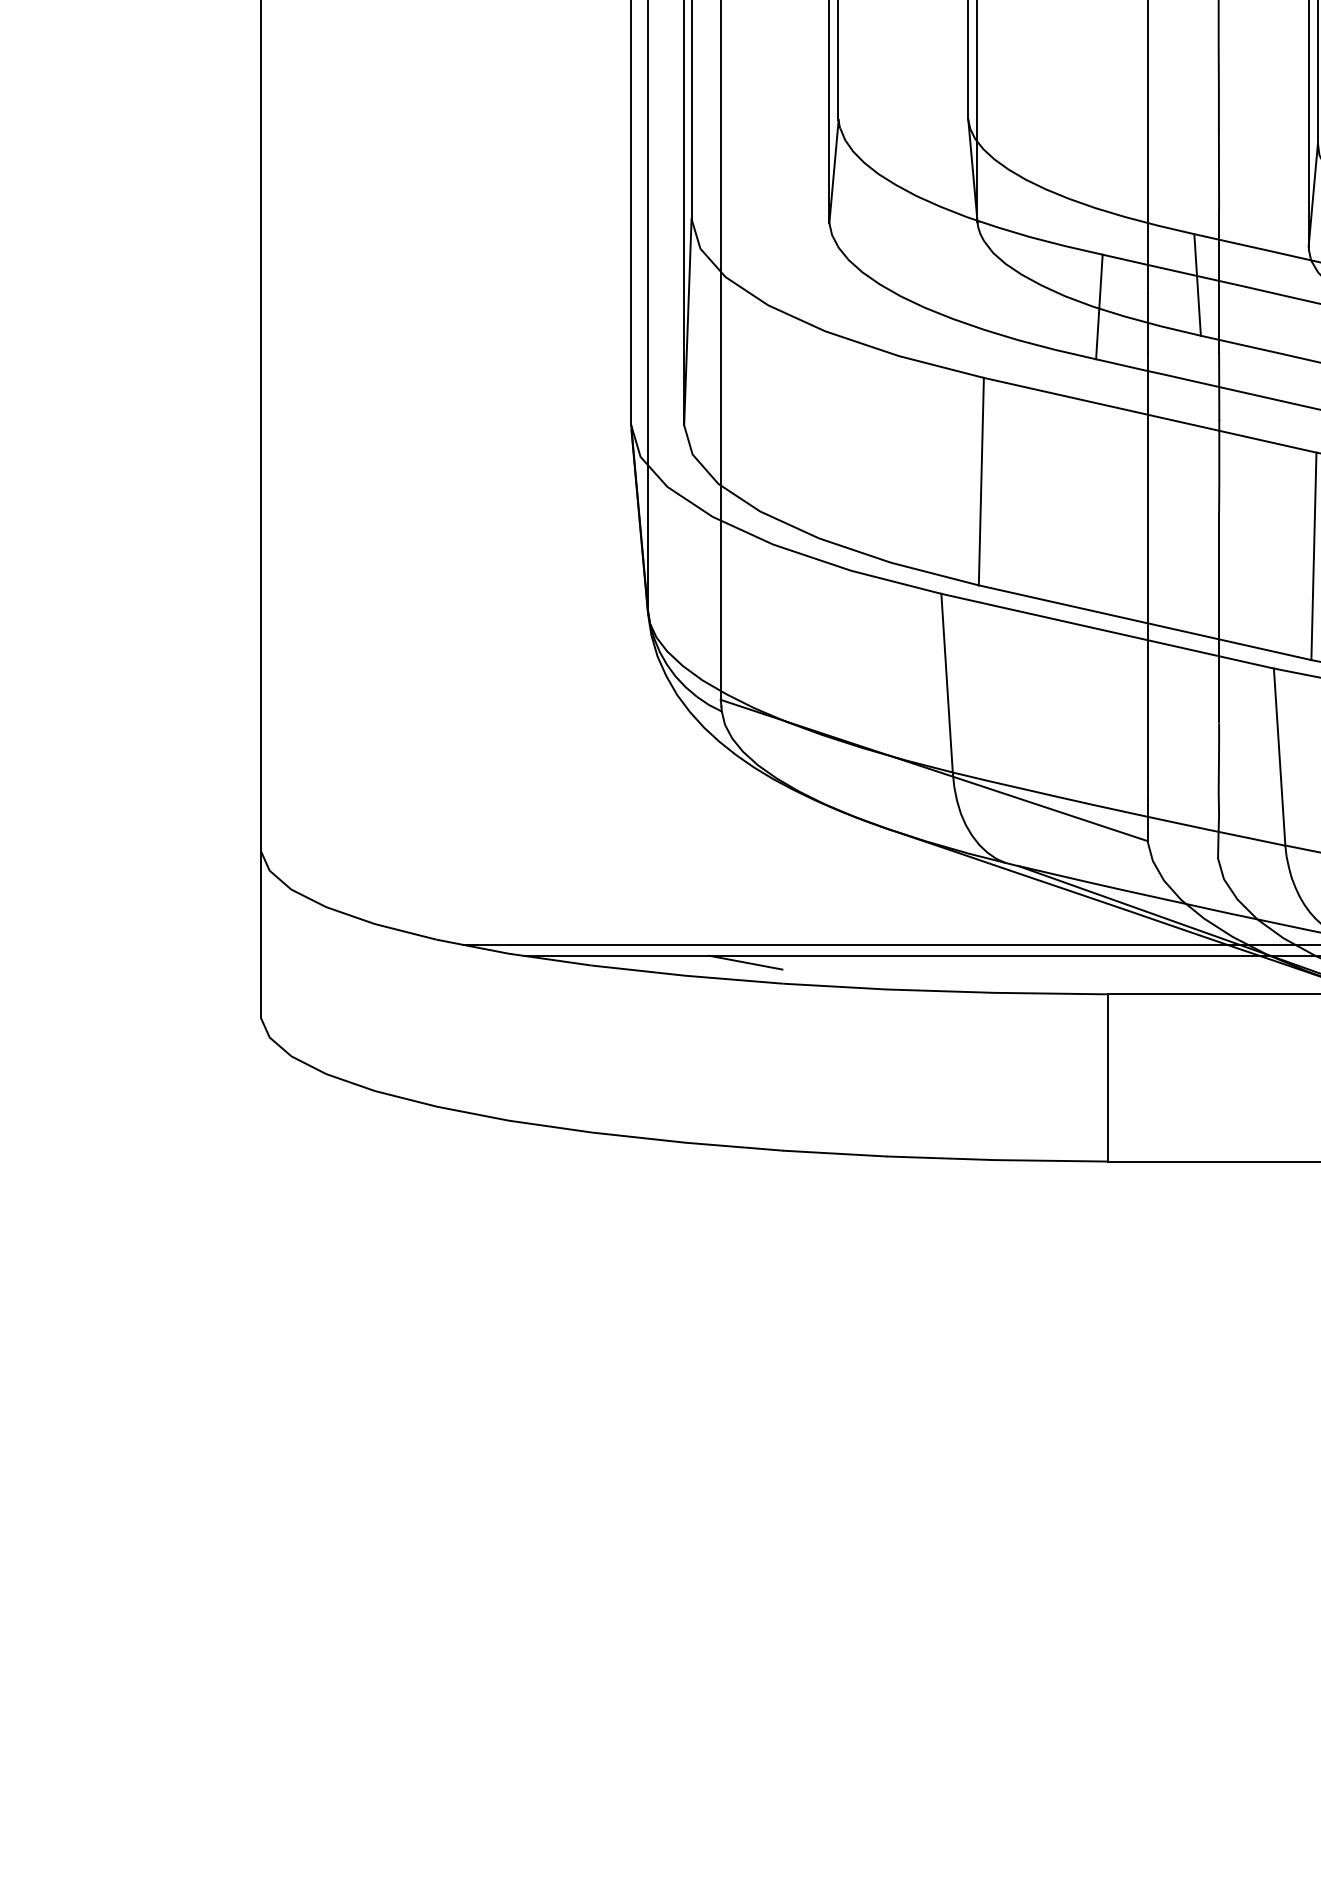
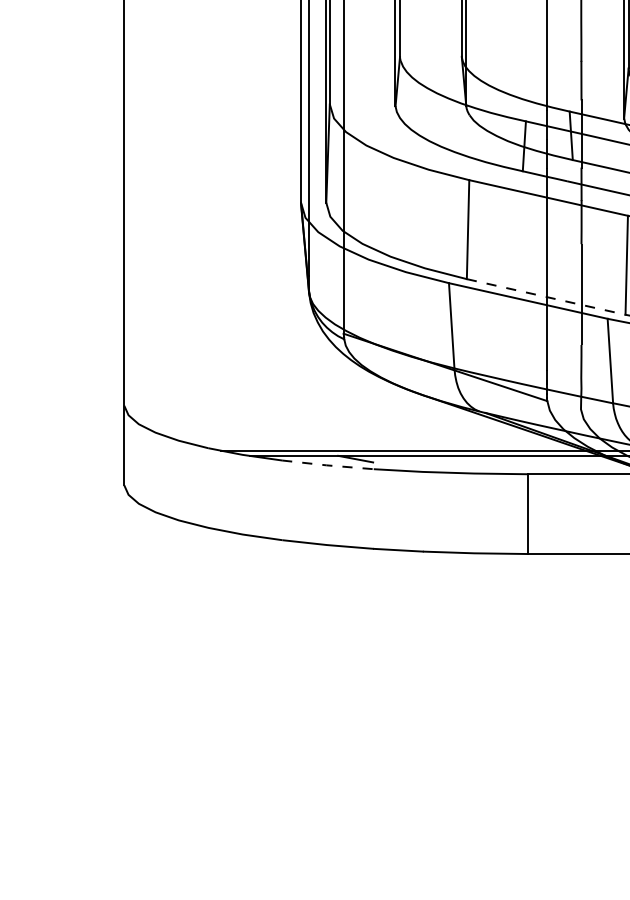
line: (1145, 623) -> (546, 297), solid -> dashed
line: (686, 975) -> (327, 465), solid -> dashed

